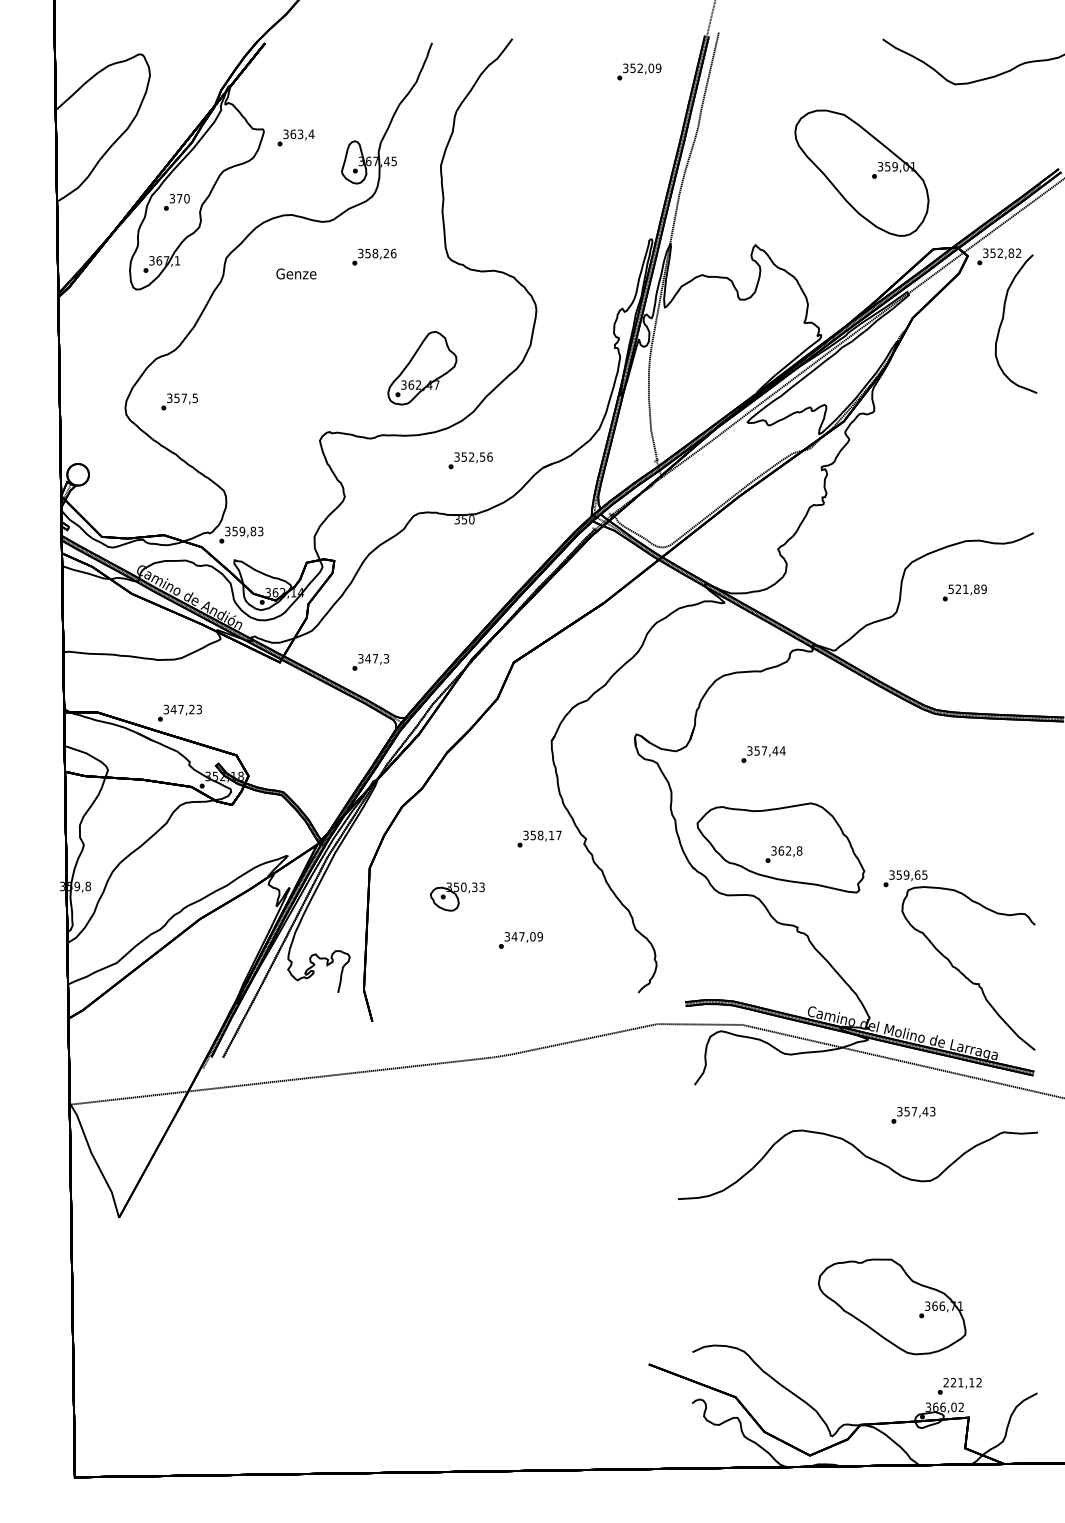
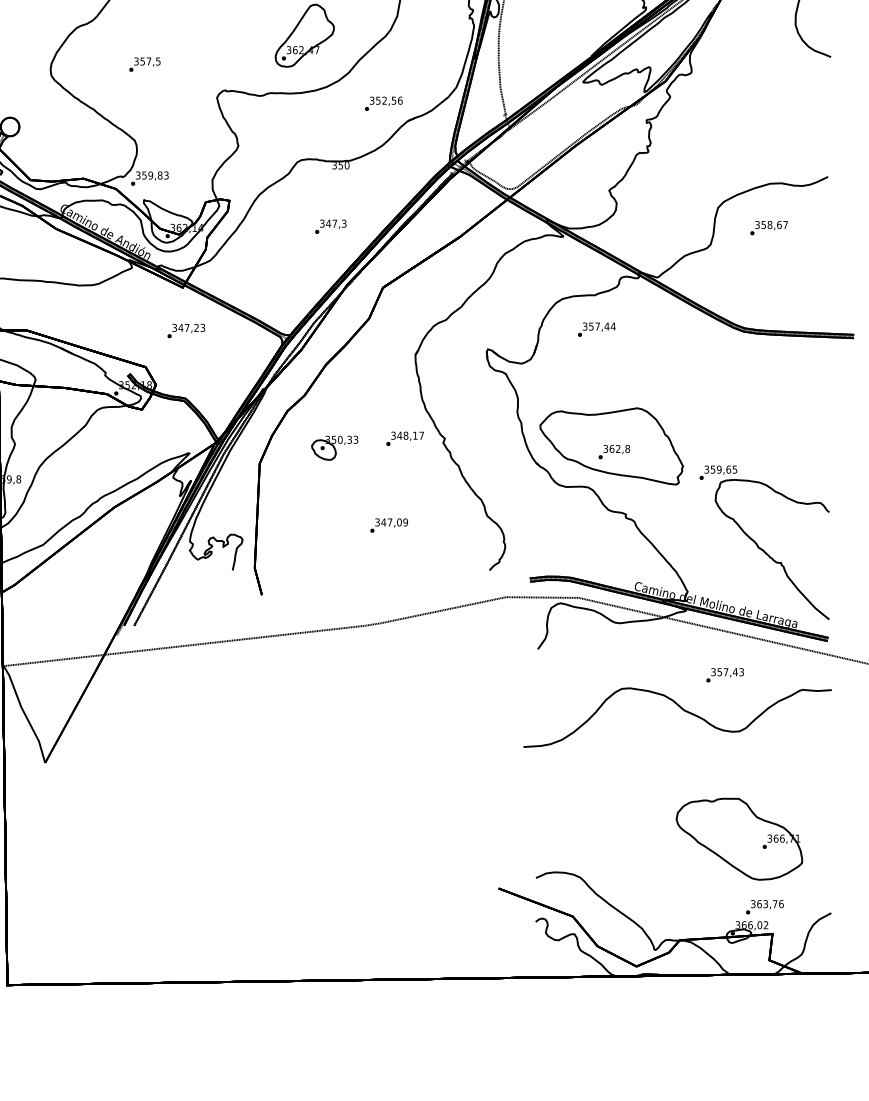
text: (179, 401) -> (144, 64), moved
text: (470, 460) -> (383, 103), moved
text: (967, 589) -> (771, 225), 521,89 -> 358,67
text: (370, 662) -> (330, 226), moved
text: (179, 712) -> (185, 330), moved
text: (763, 754) -> (596, 329), moved
text: (533, 835) -> (399, 435), 358,17 -> 348,17
part: (456, 896) -> (333, 447), moved
part: (891, 1306) -> (738, 838), moved
text: (962, 1382) -> (767, 903), 221,12 -> 363,76

